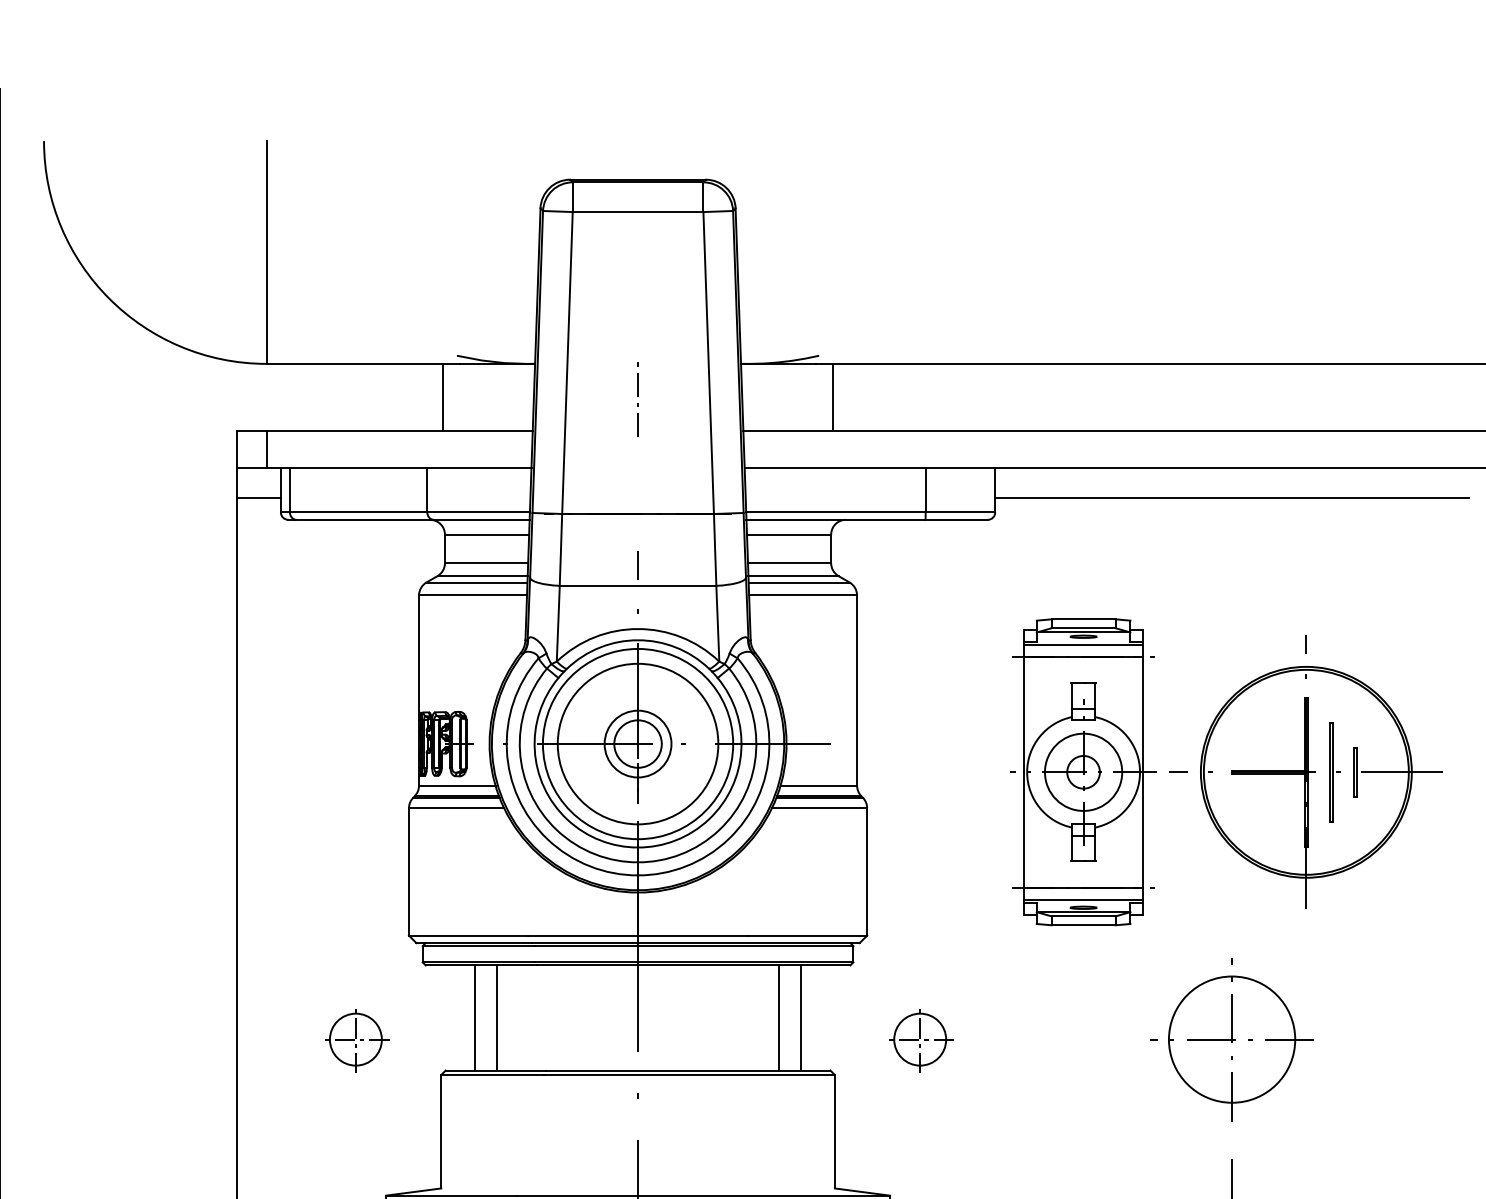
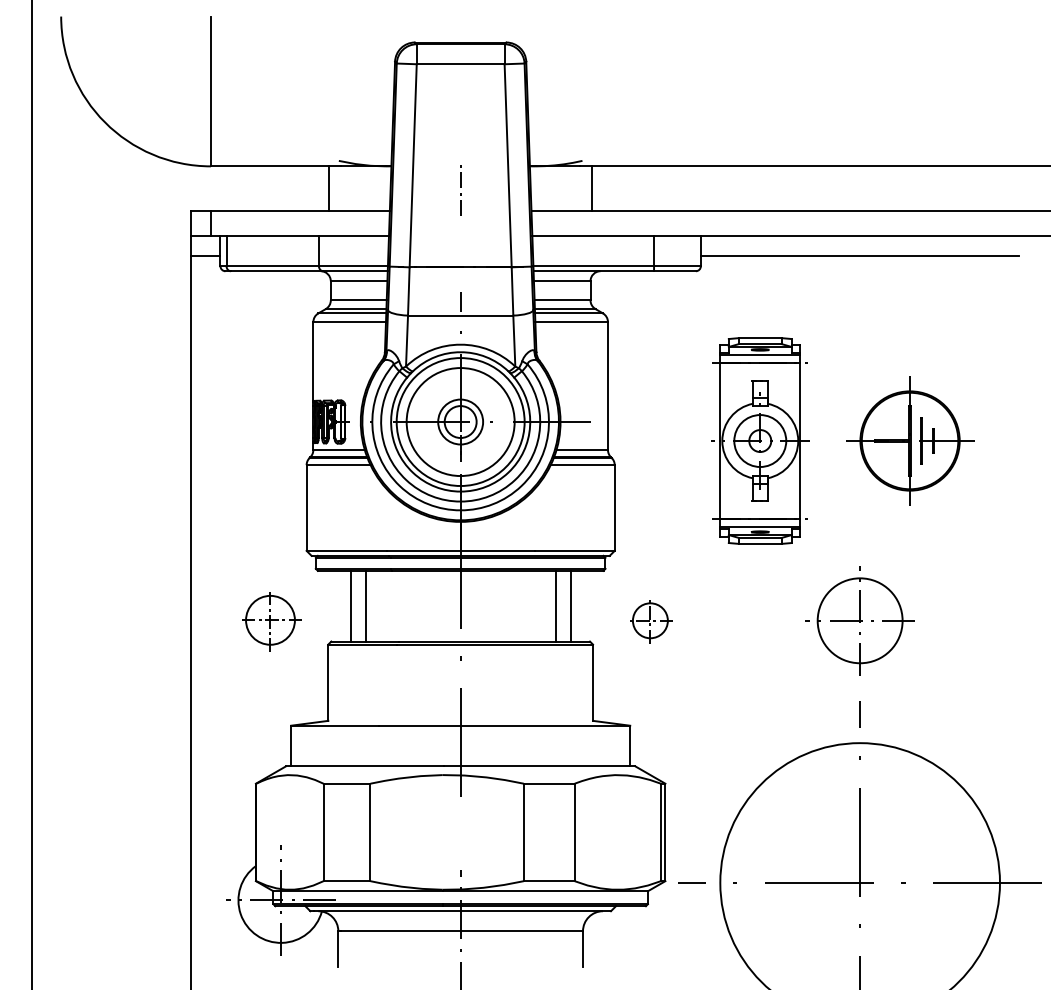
part: (1305, 771) -> (909, 440), size x0.7
part: (356, 1040) -> (271, 621), size x1.4

